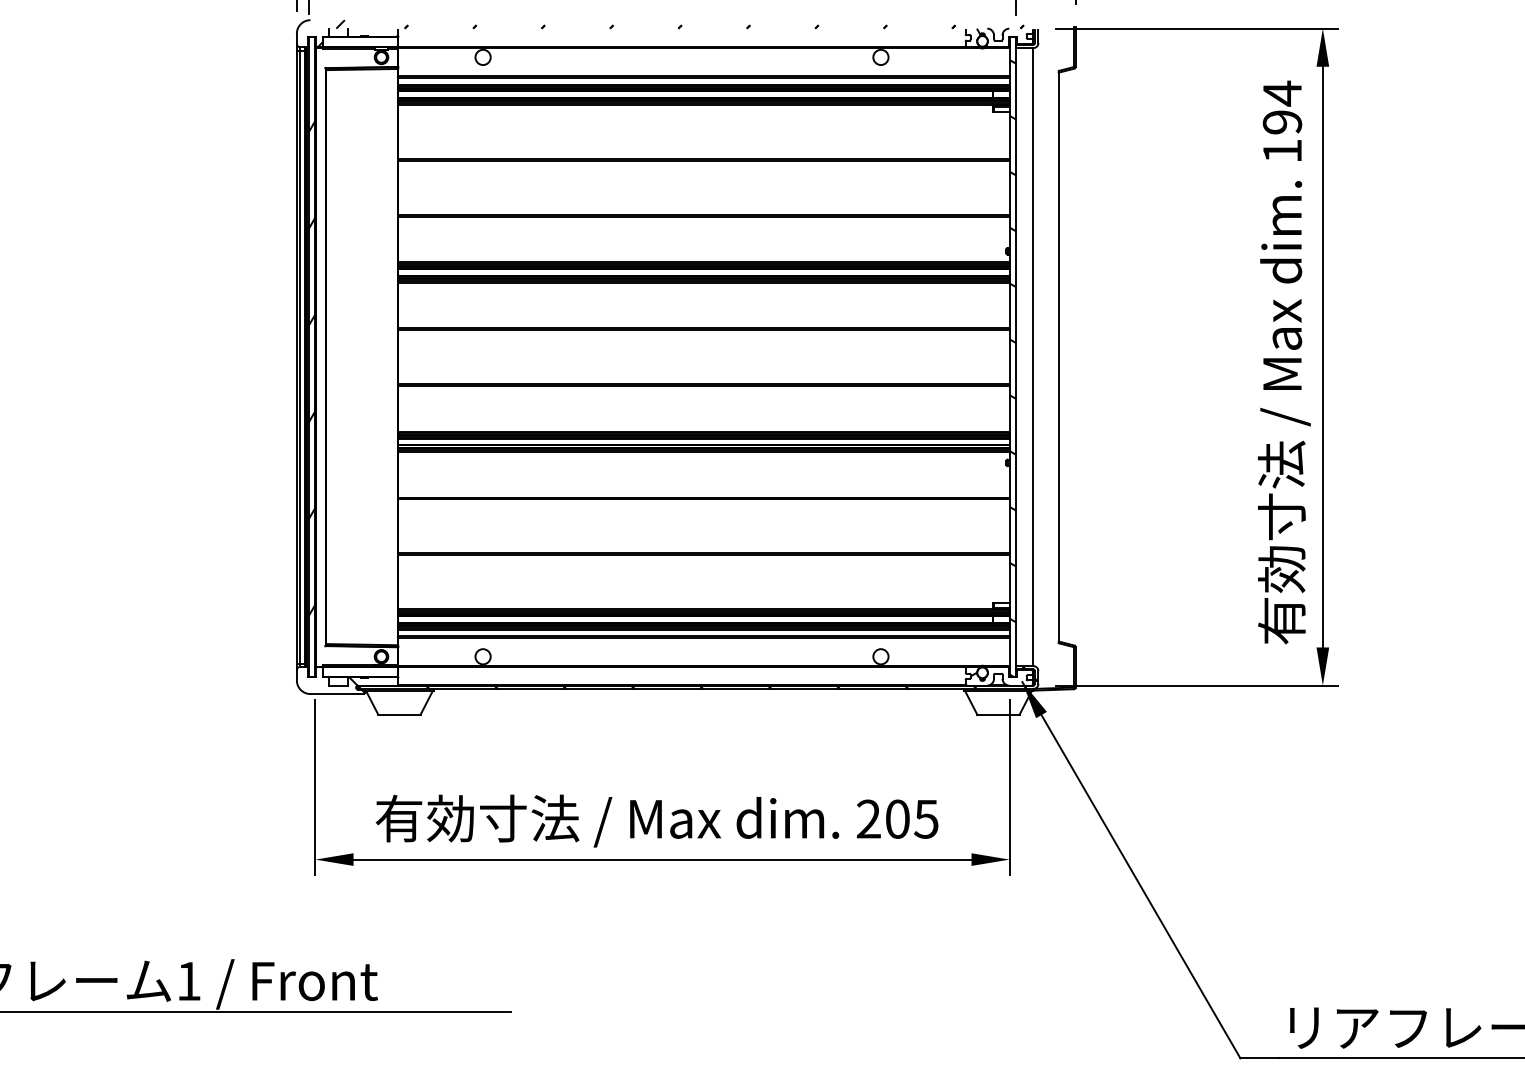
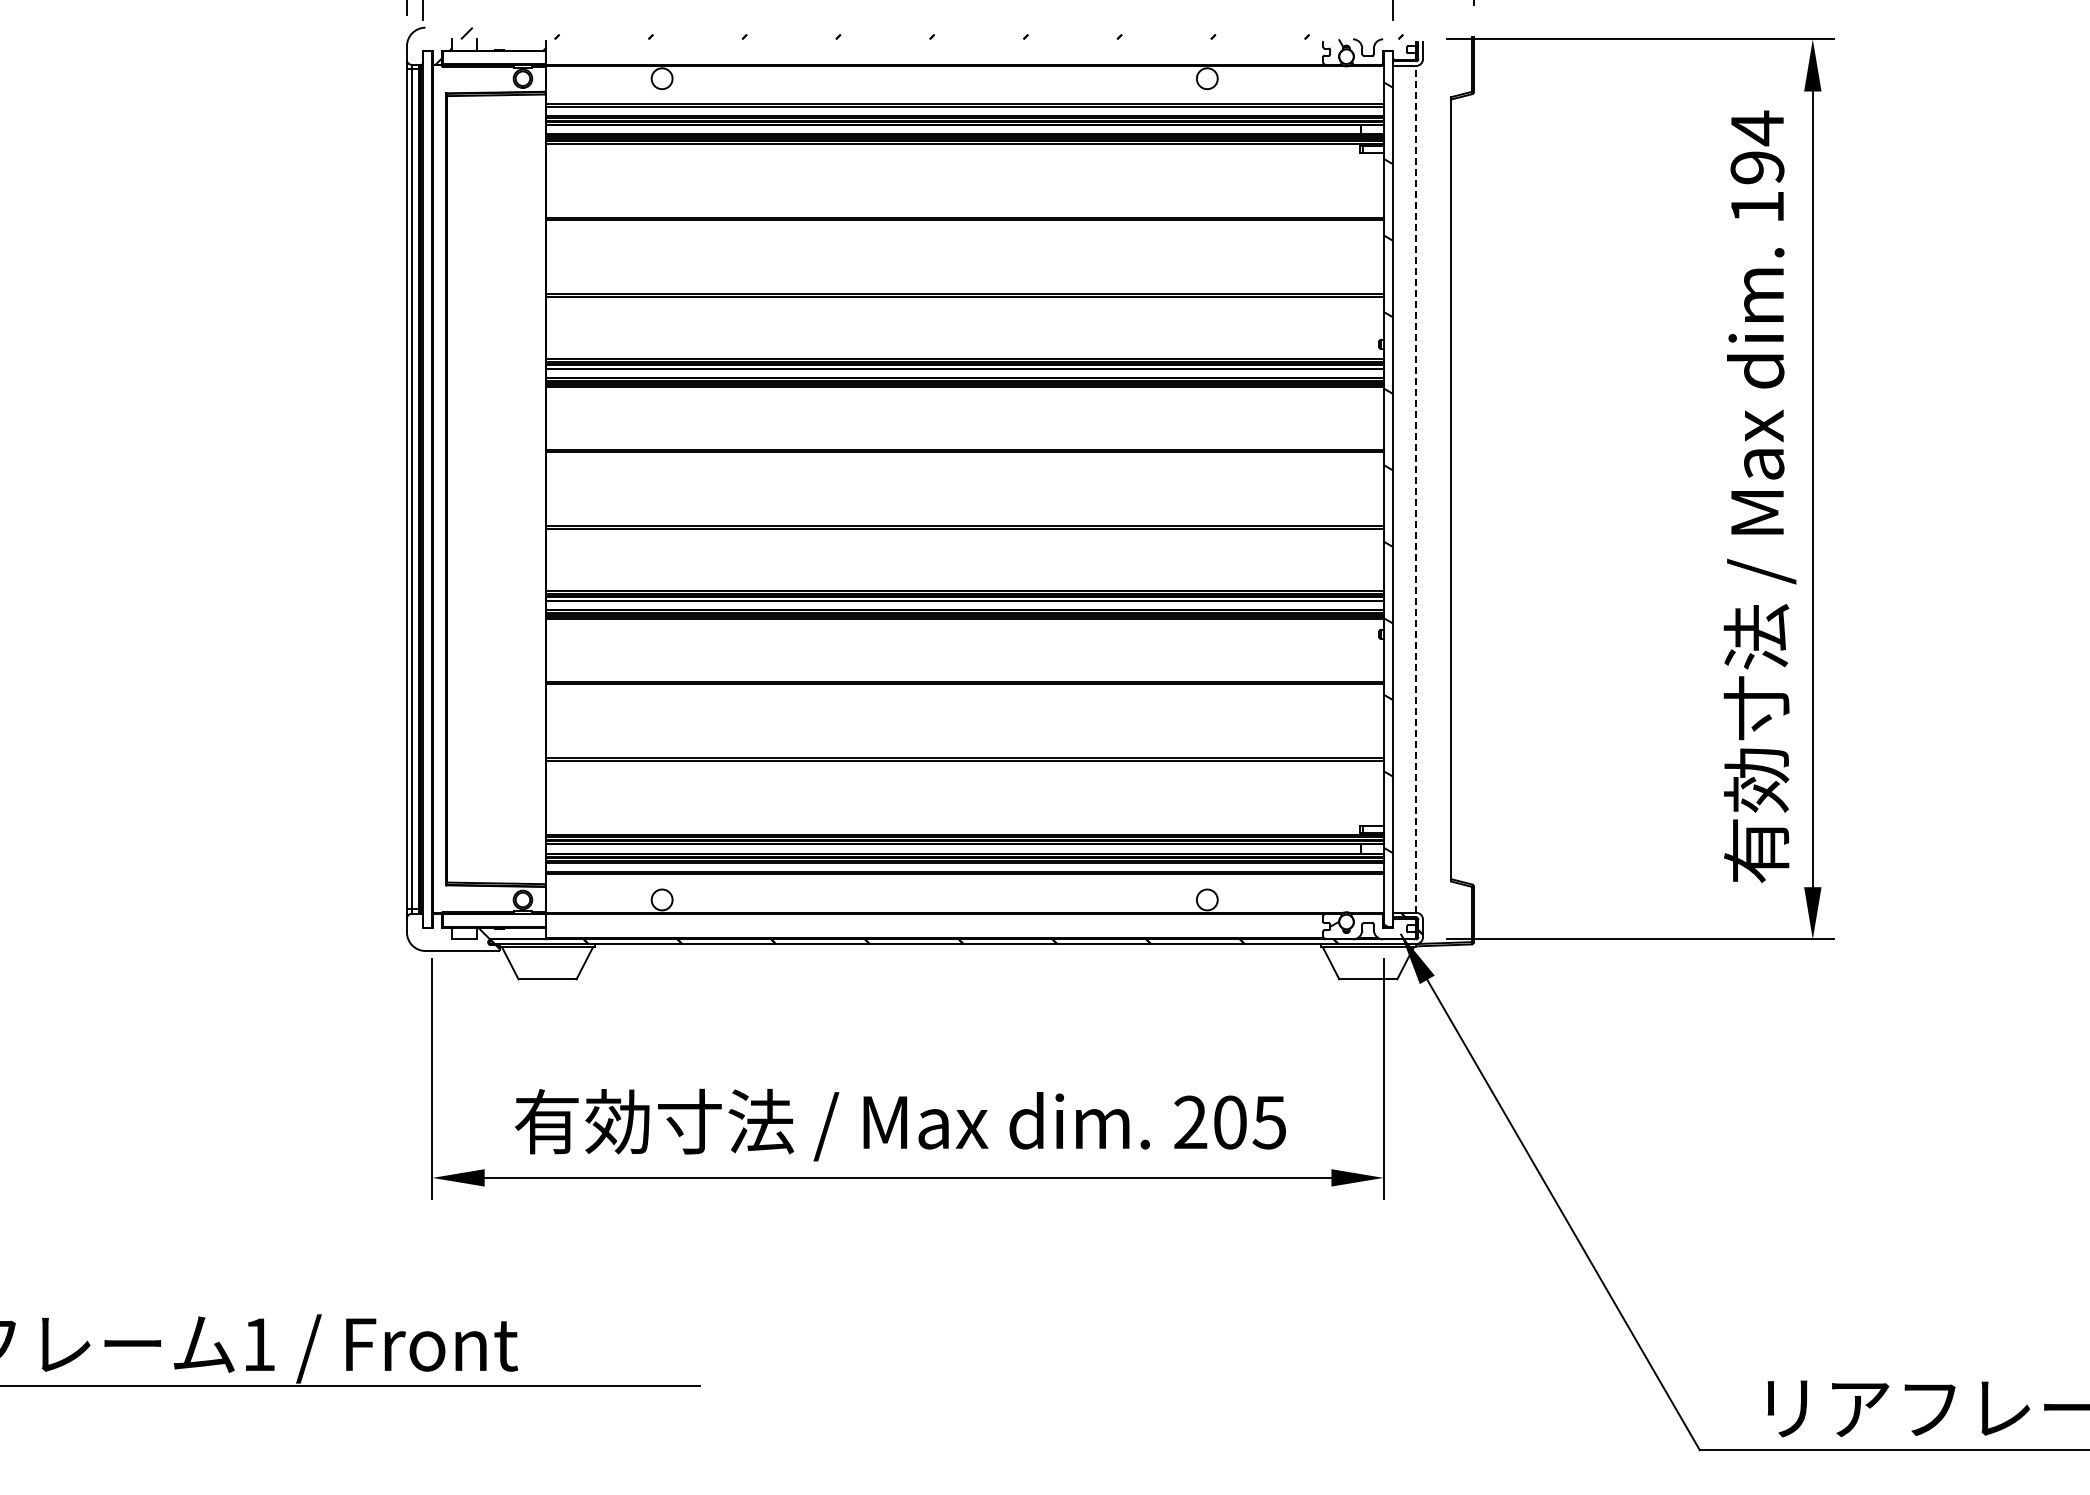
line: (1033, 356) -> (1416, 488), solid -> dashed
hatch: (311, 368) -> (427, 504), removed

